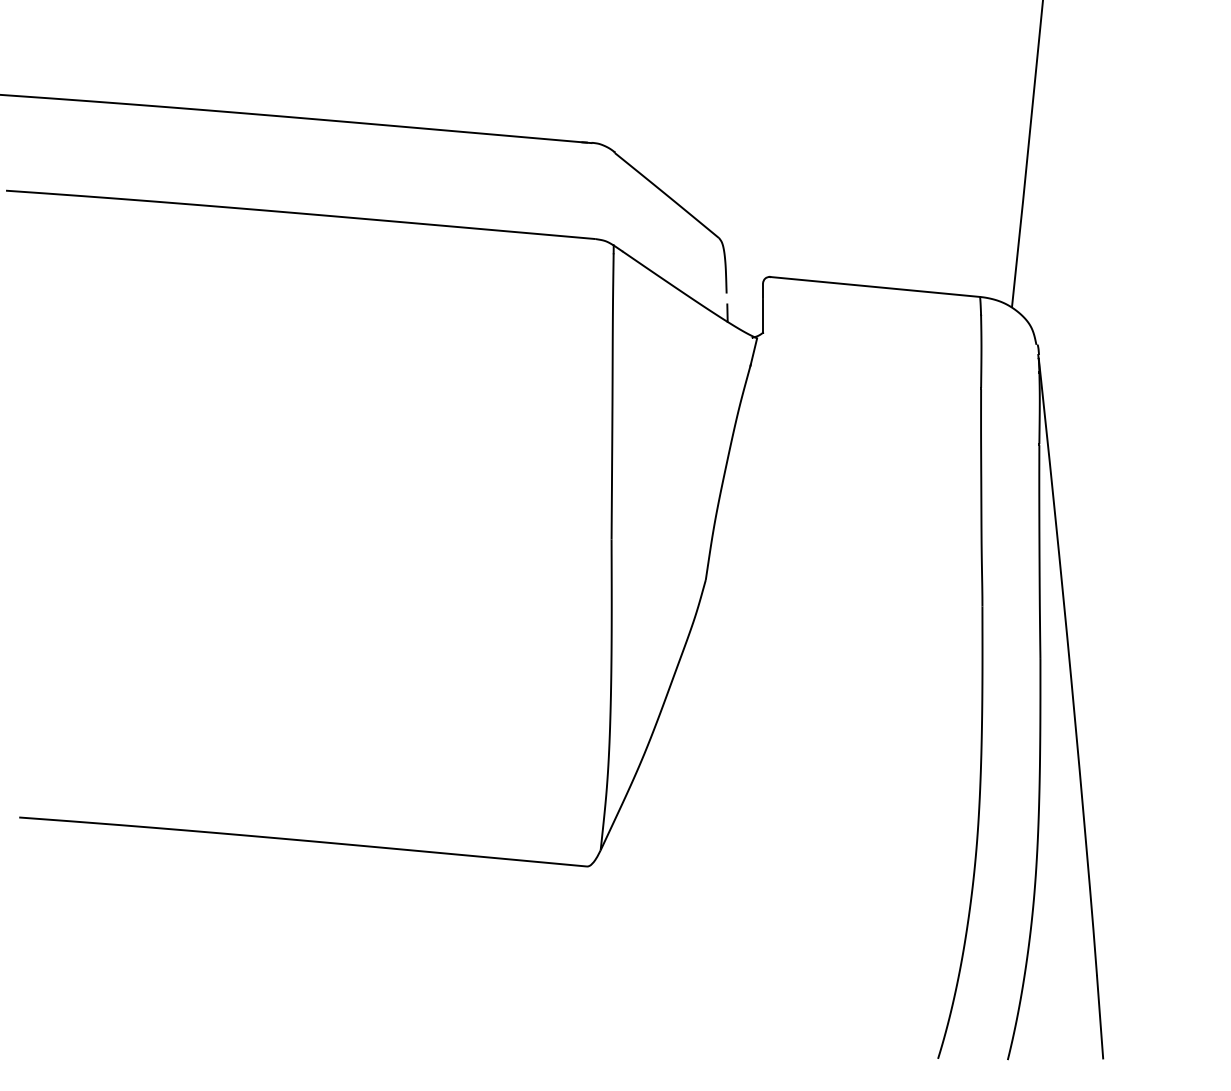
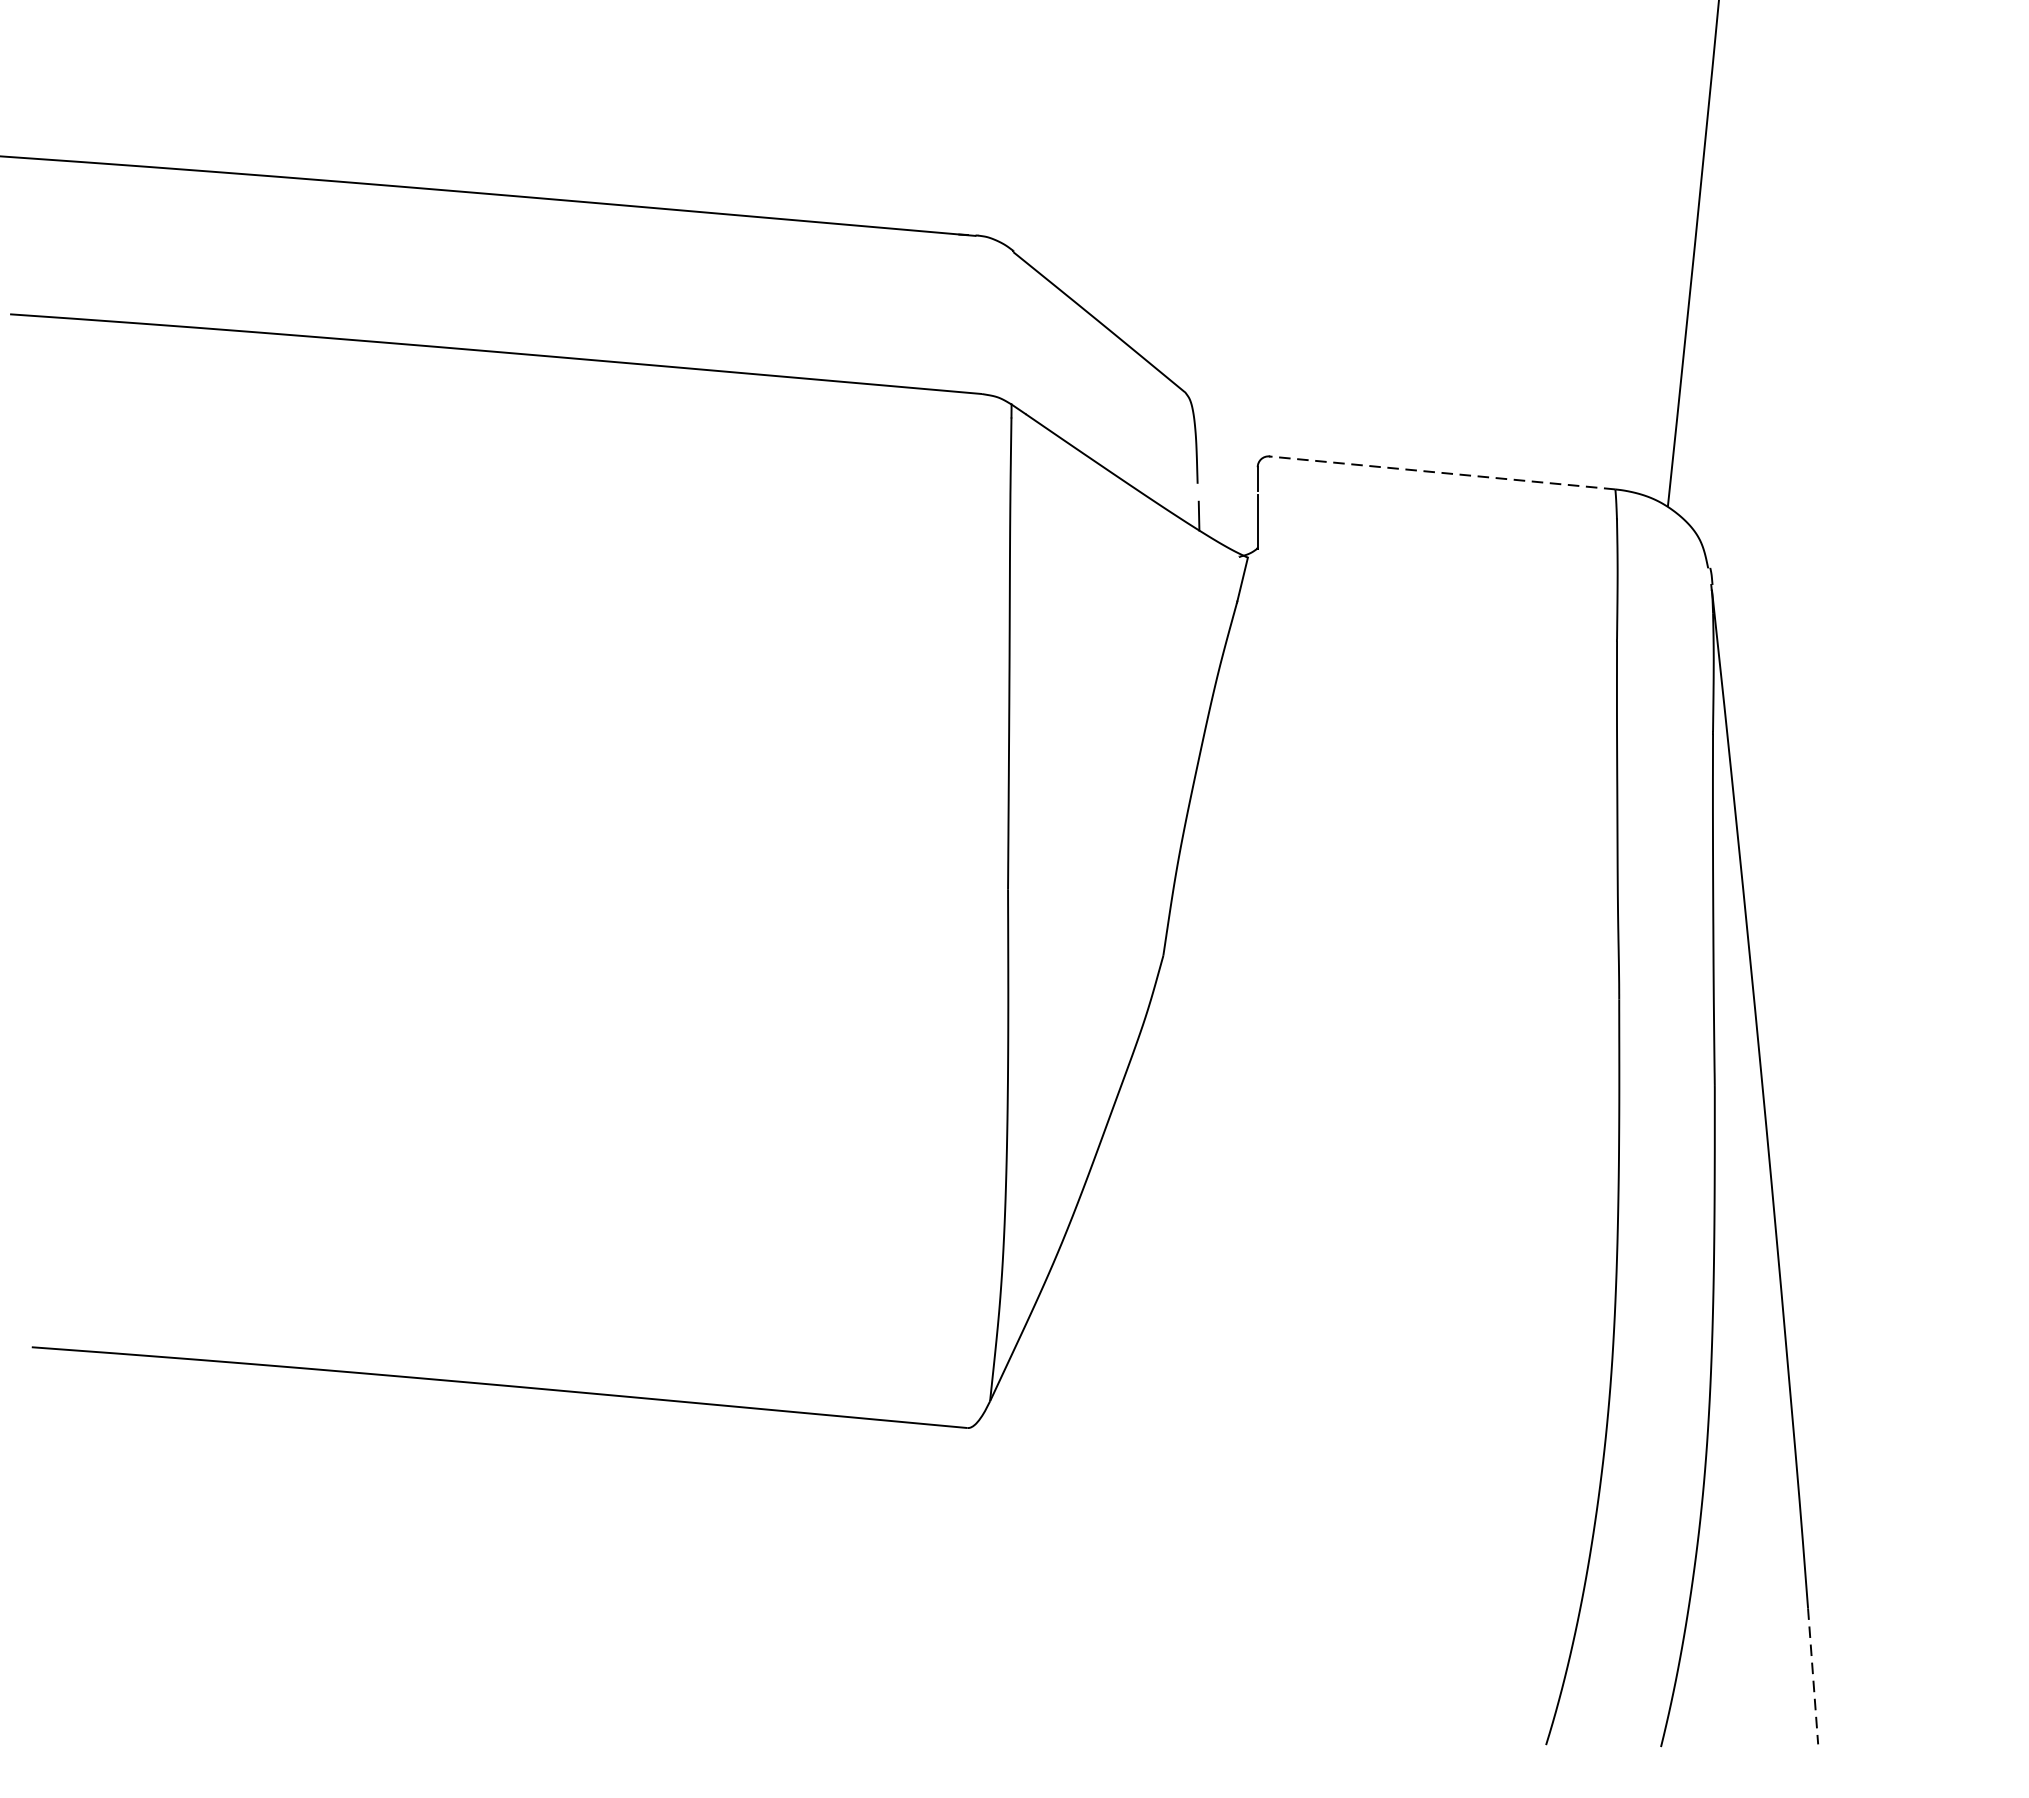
line: (874, 286) -> (1441, 472), solid -> dashed
line: (1100, 1017) -> (1813, 1676), solid -> dashed

